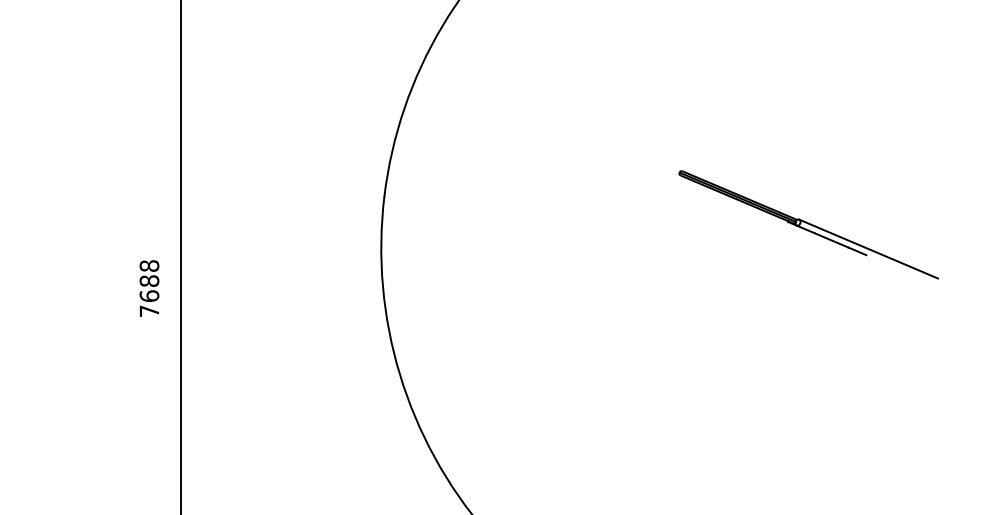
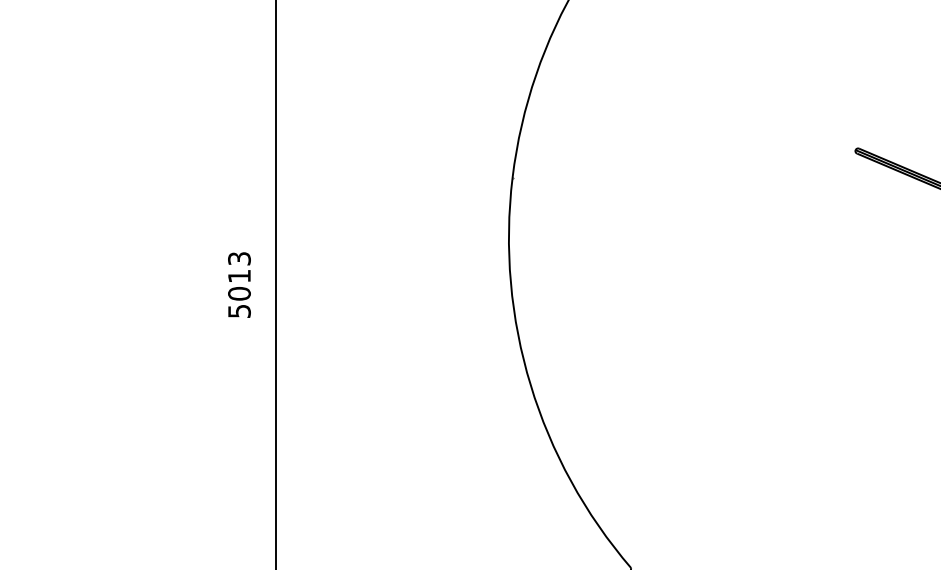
text: (149, 288) -> (239, 284), 7688 -> 5013

